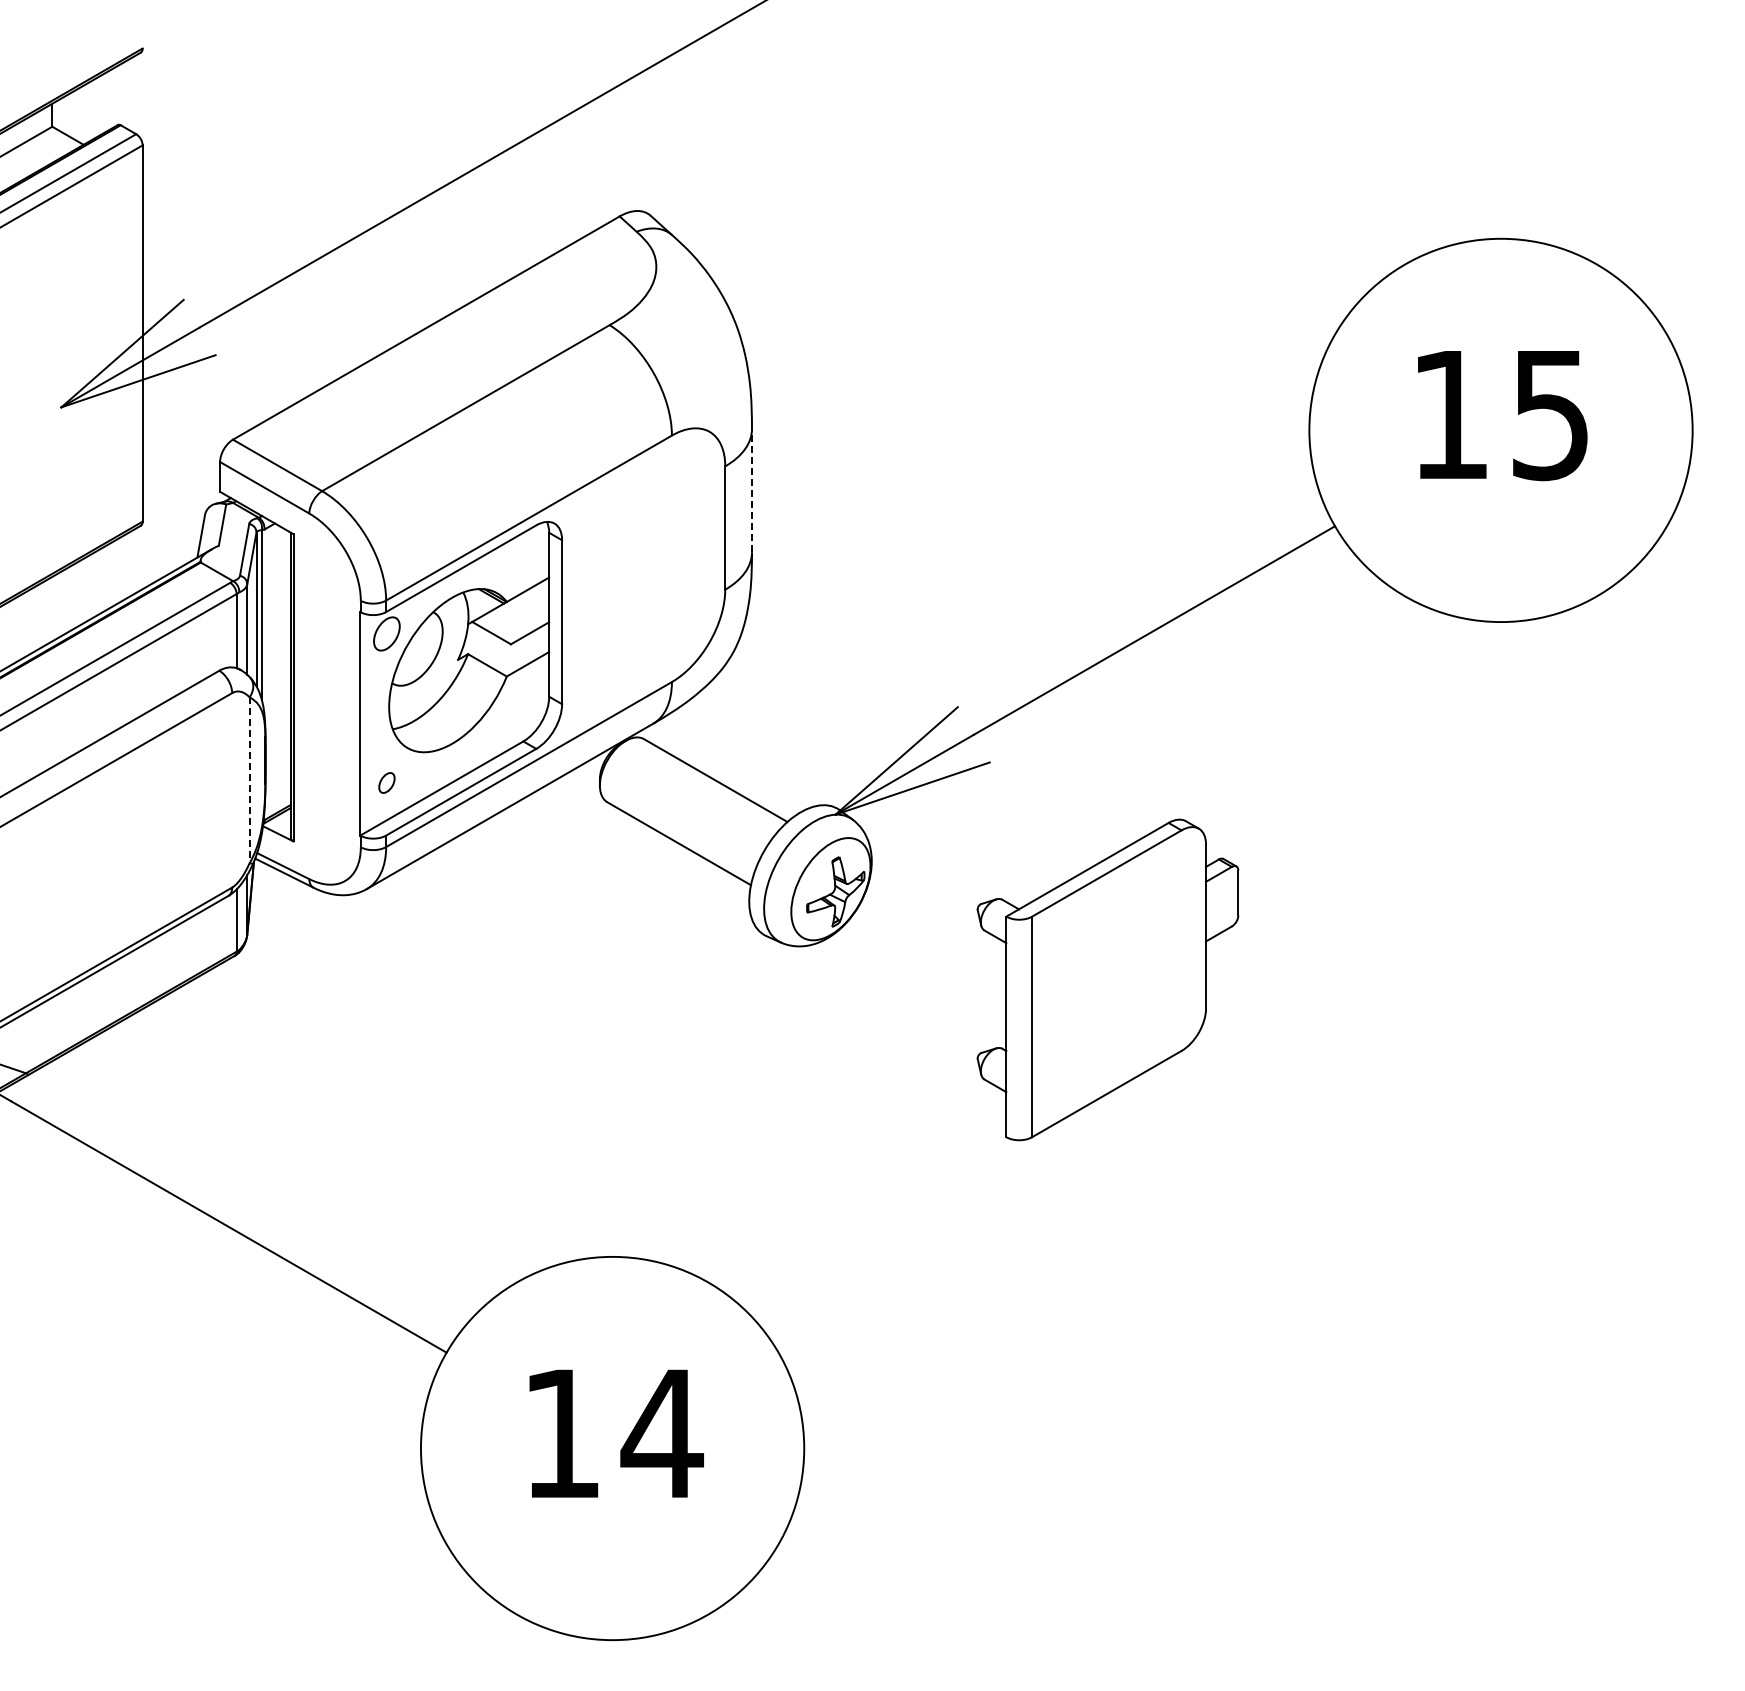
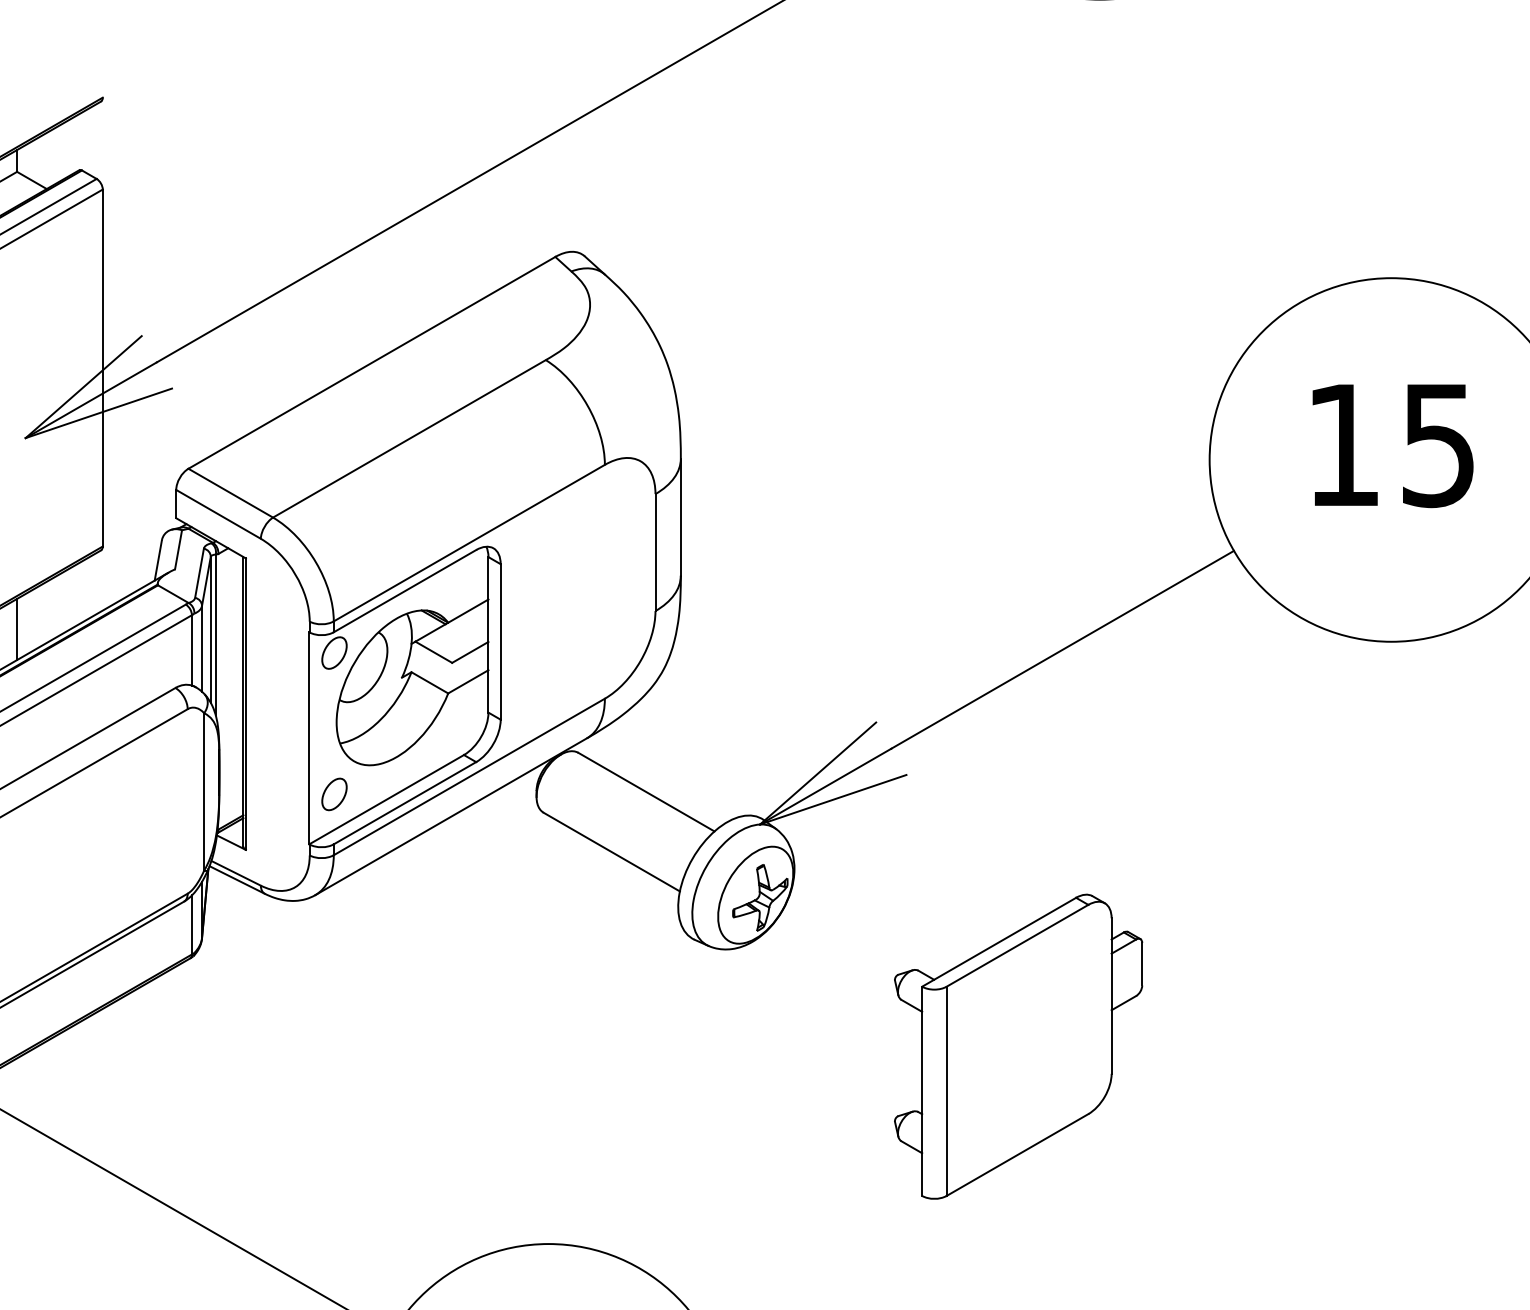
line: (751, 490) -> (680, 516), dashed -> solid
line: (52, 608) -> (17, 628), added
line: (249, 780) -> (204, 792), dashed -> solid
part: (386, 782) -> (334, 793), size x1.67
part: (1107, 979) -> (1018, 1046), moved

